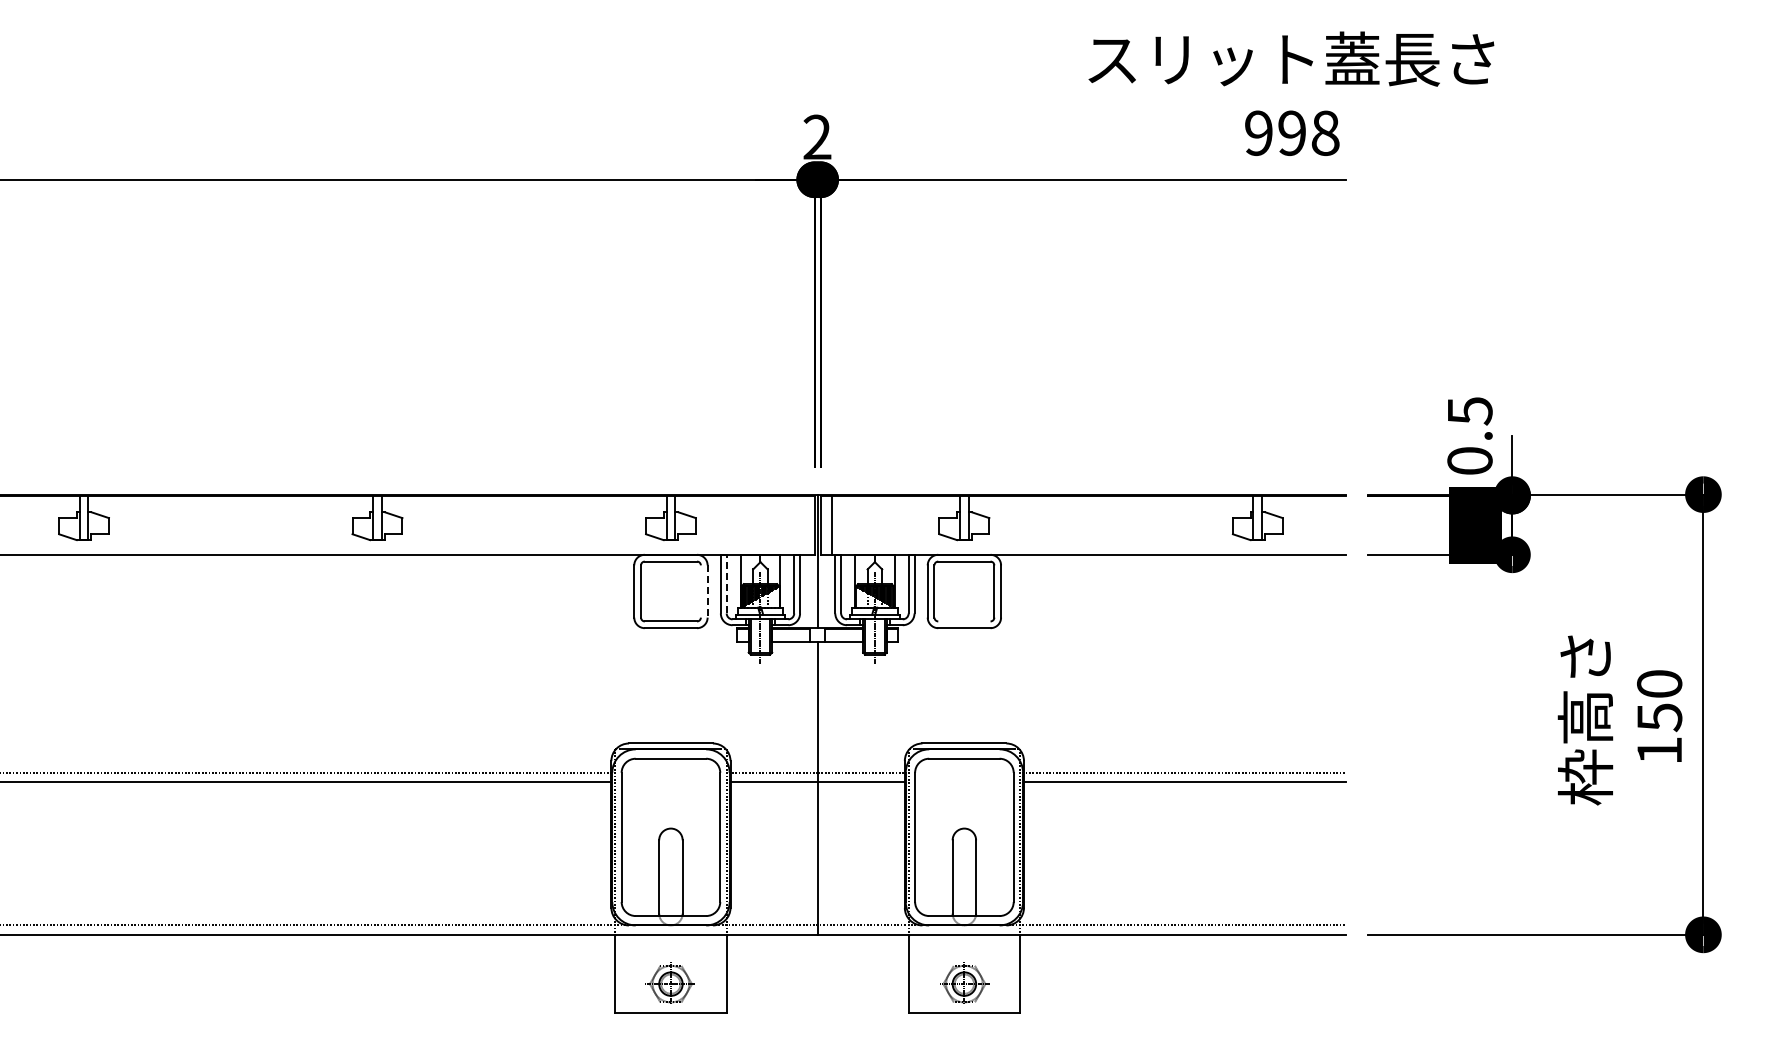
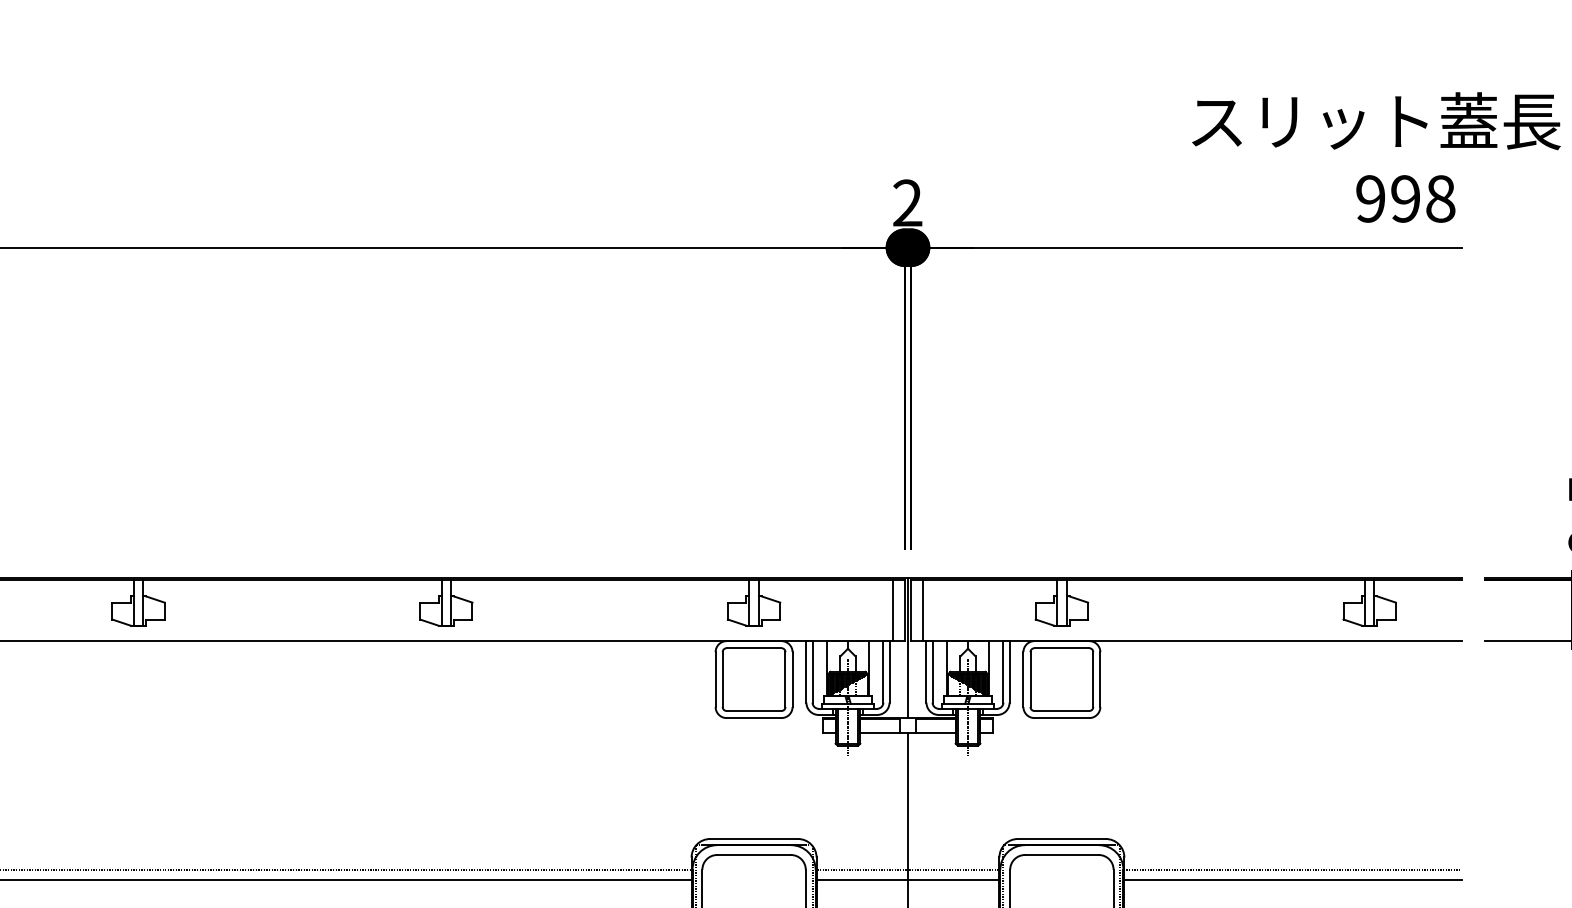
line: (803, 525) -> (893, 610), added
line: (726, 583) -> (812, 671), dashed -> solid
line: (700, 591) -> (785, 679), added
line: (707, 592) -> (792, 680), dashed -> solid
line: (964, 621) -> (1061, 711), added

